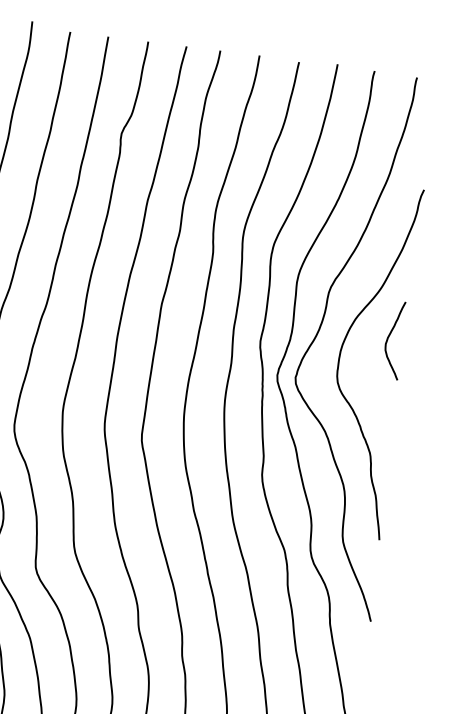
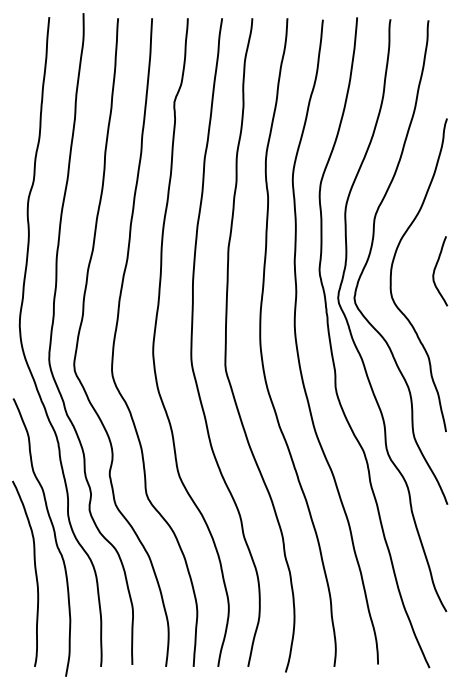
curve: (389, 338) -> (435, 270), moved

